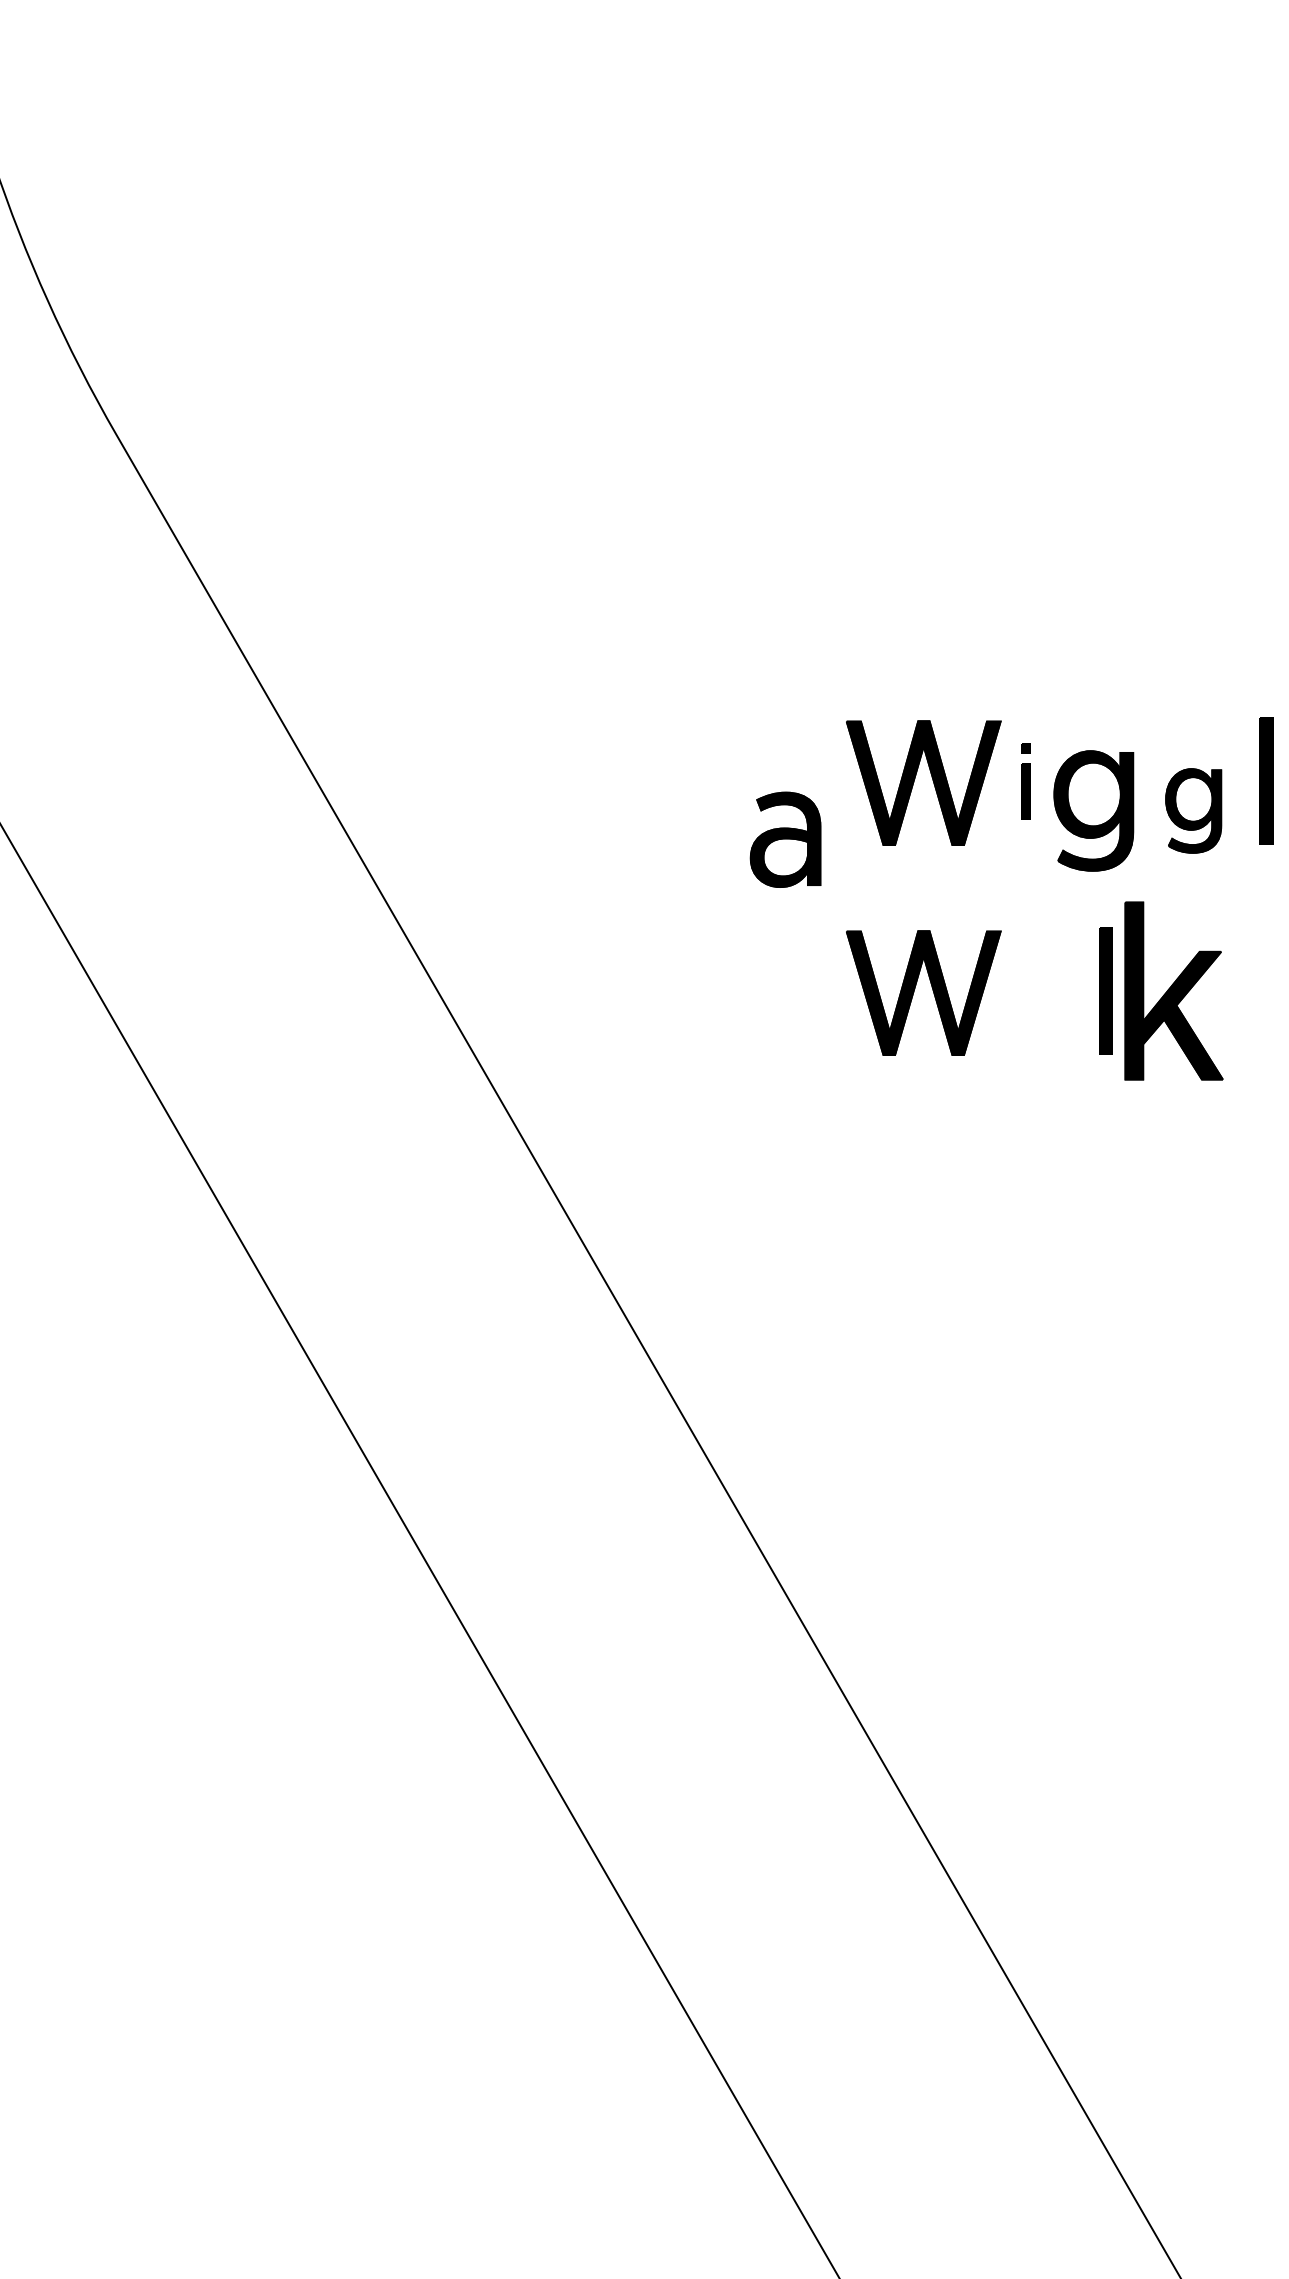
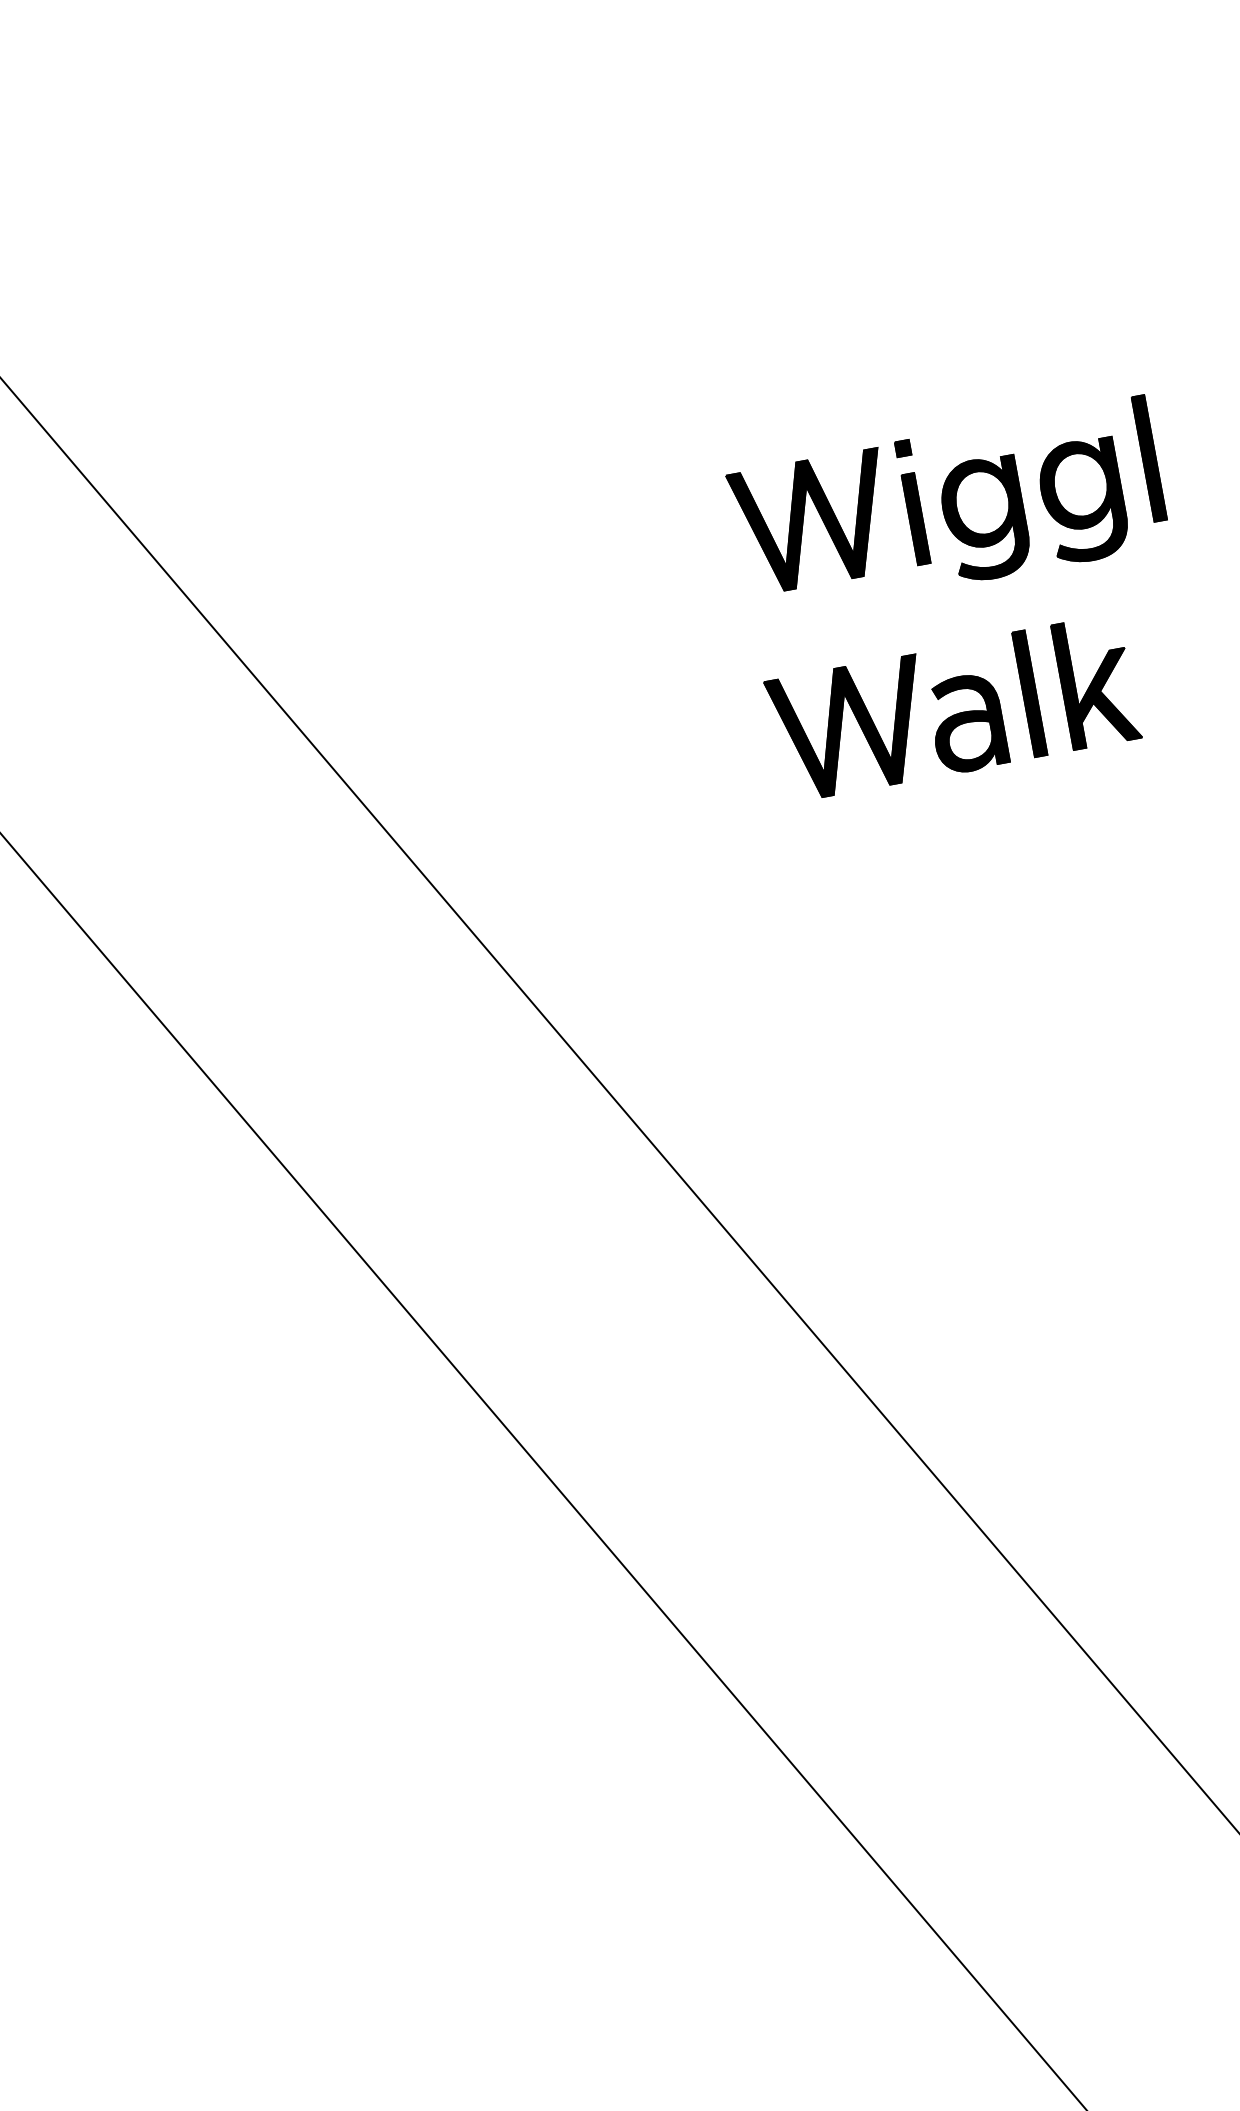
part: (1025, 781) -> (912, 502), size x1.67
part: (1193, 810) -> (1083, 500), size x1.43
part: (785, 839) -> (967, 723), moved
part: (1173, 990) -> (1095, 681), size x0.71

